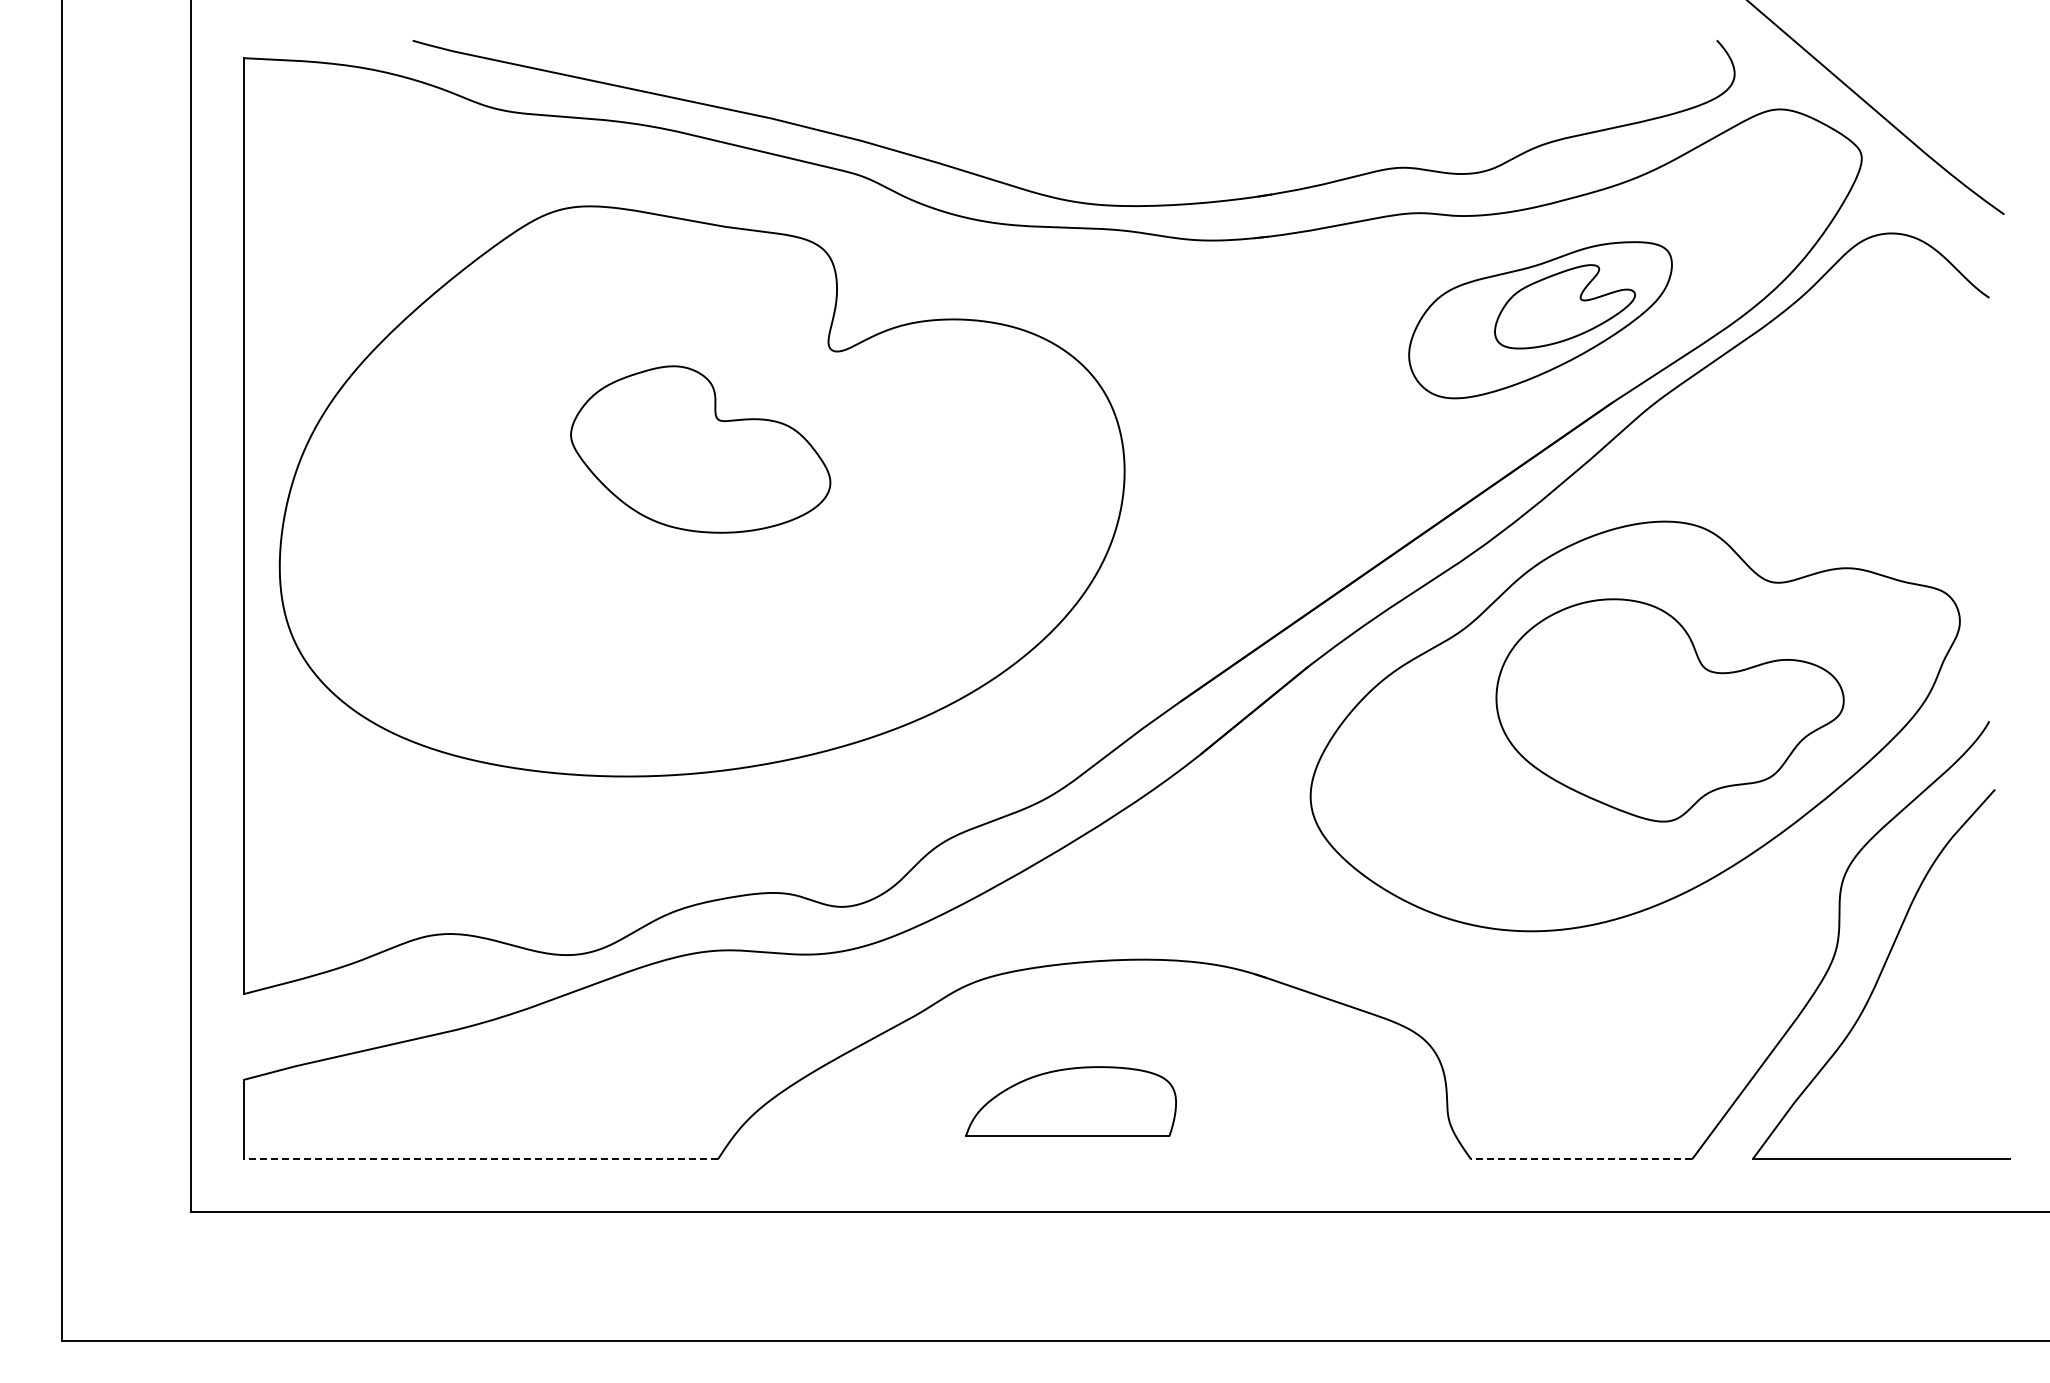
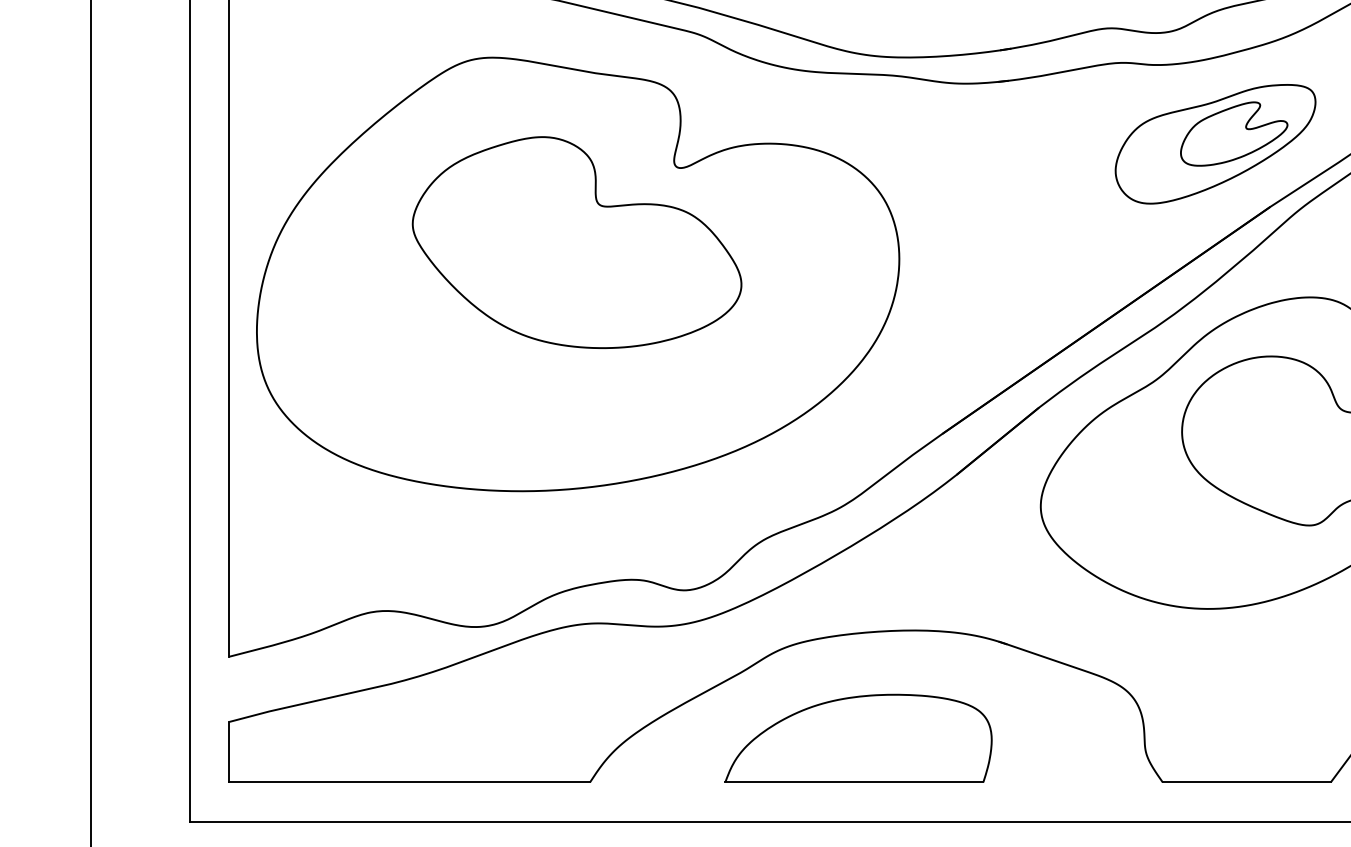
part: (700, 449) -> (576, 242), size x1.67
part: (1070, 1101) -> (858, 738), size x1.67
line: (480, 1159) -> (409, 782), dashed -> solid
line: (1581, 1159) -> (1246, 782), dashed -> solid

